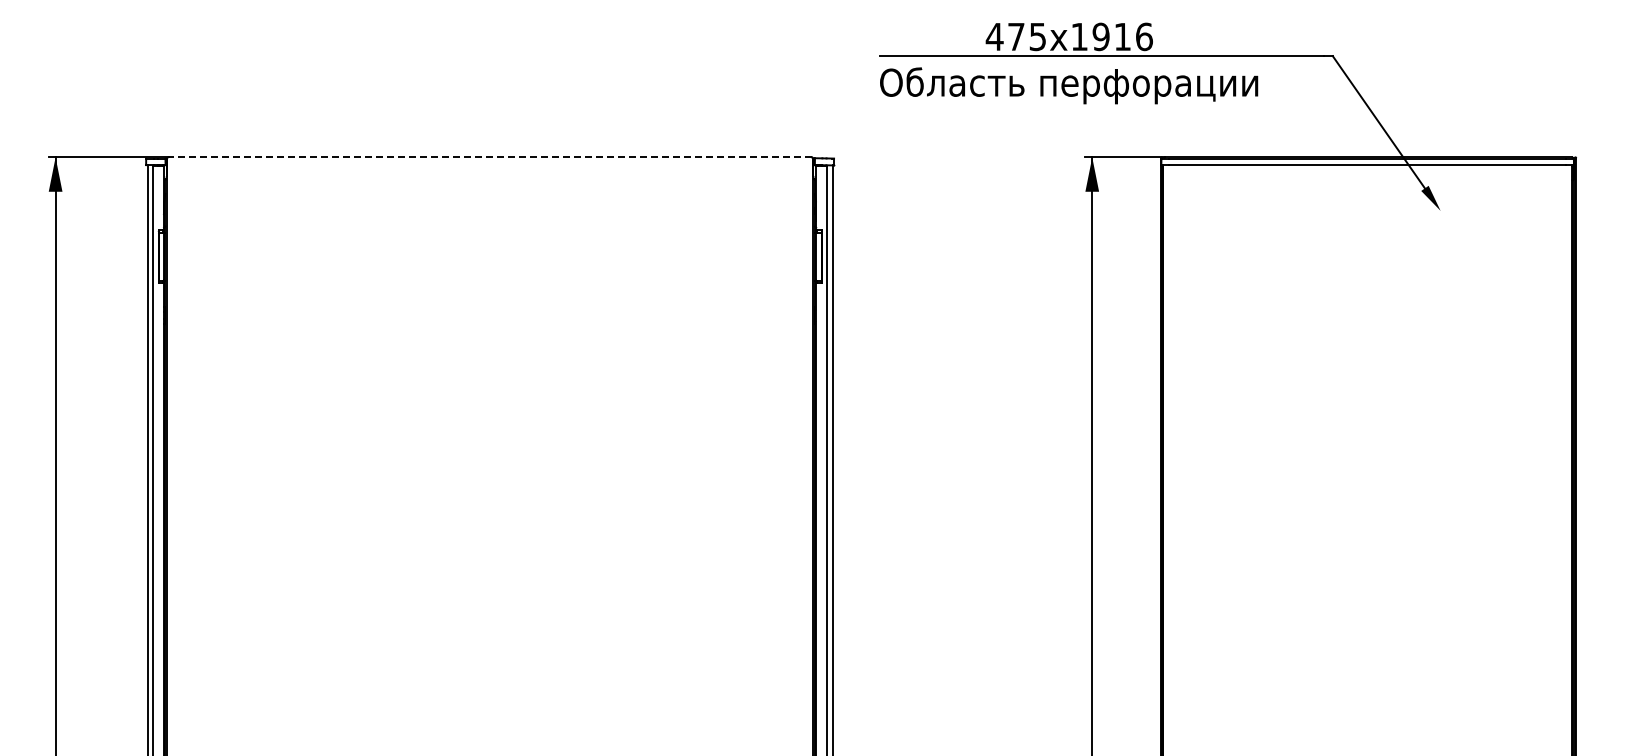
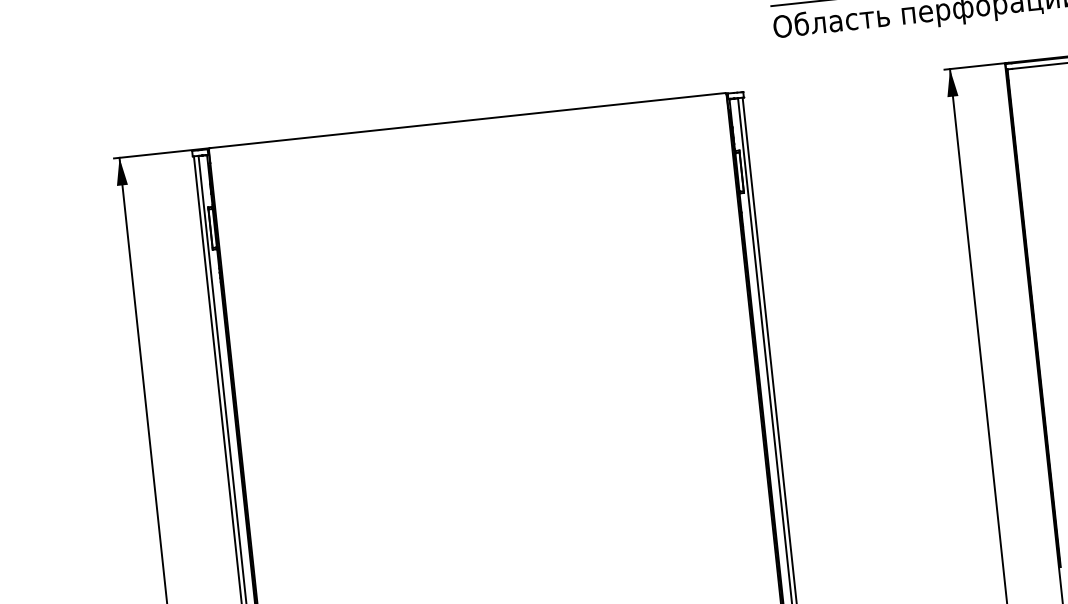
line: (490, 157) -> (467, 120), dashed -> solid

